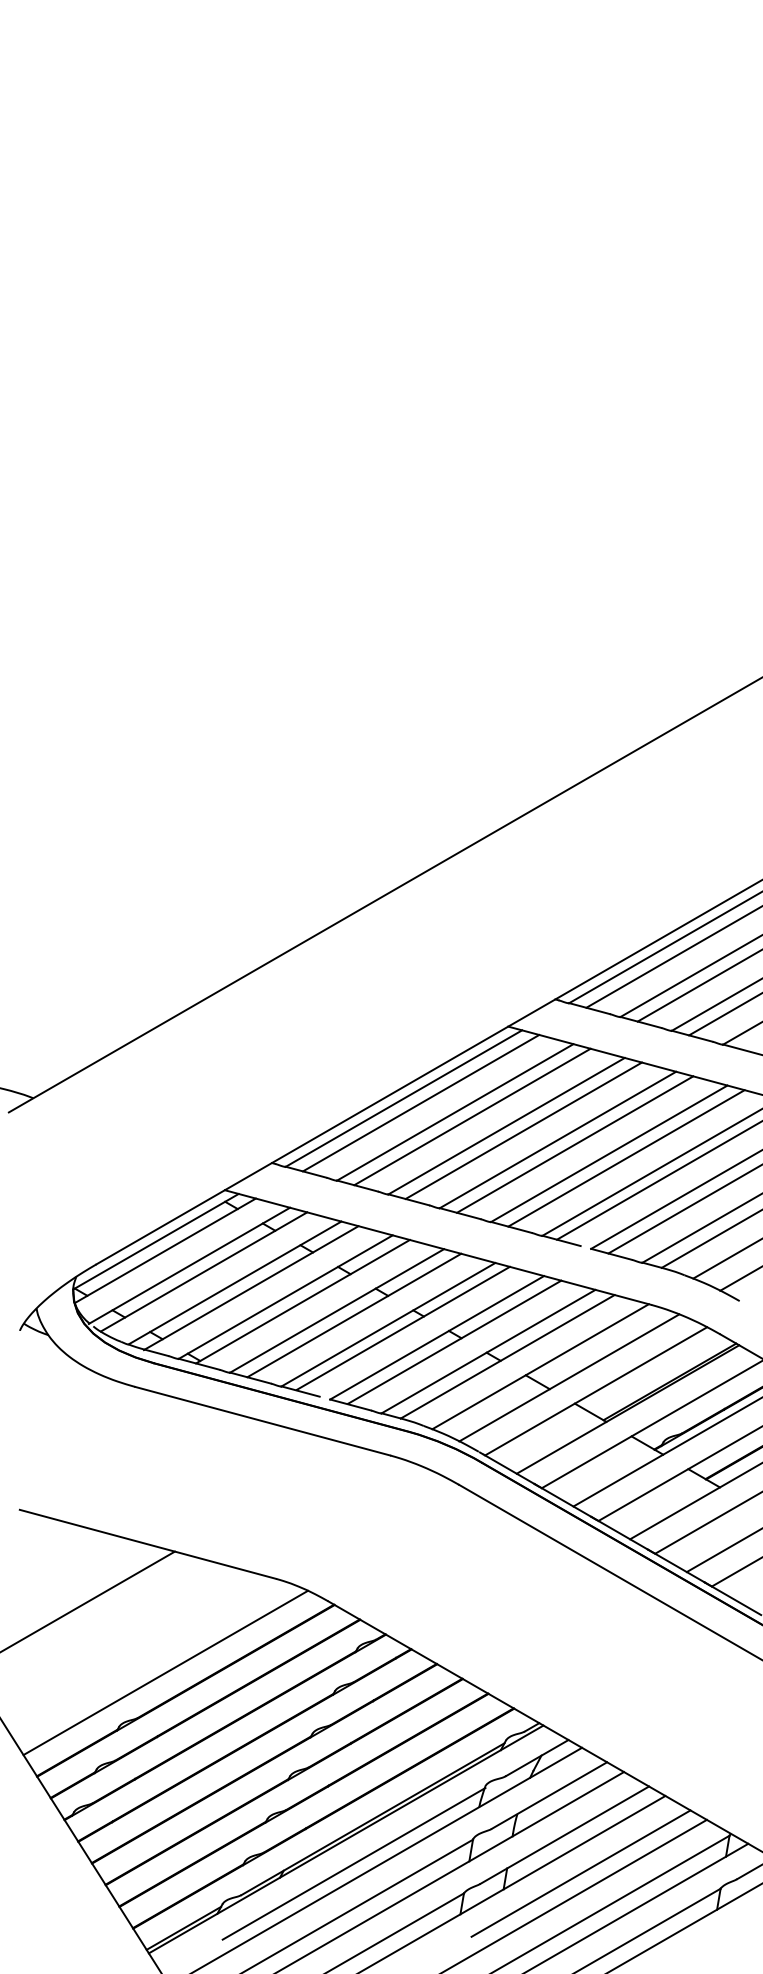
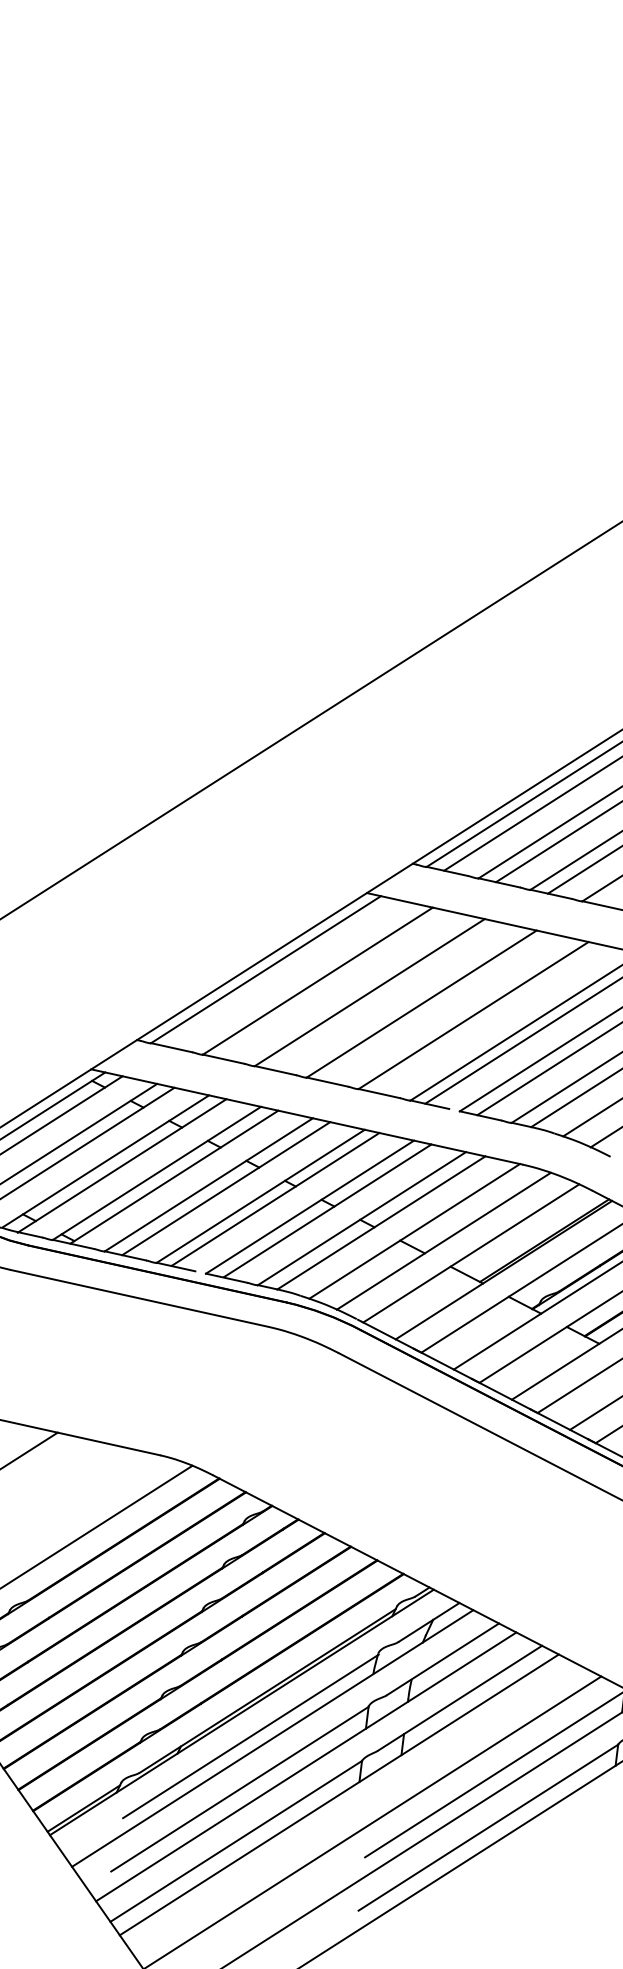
line: (420, 1102) -> (282, 972), removed
line: (472, 1116) -> (335, 984), removed
line: (523, 1130) -> (386, 996), removed
line: (575, 1144) -> (439, 1007), removed
line: (626, 1158) -> (491, 1019), removed
line: (580, 1873) -> (477, 1735), removed

